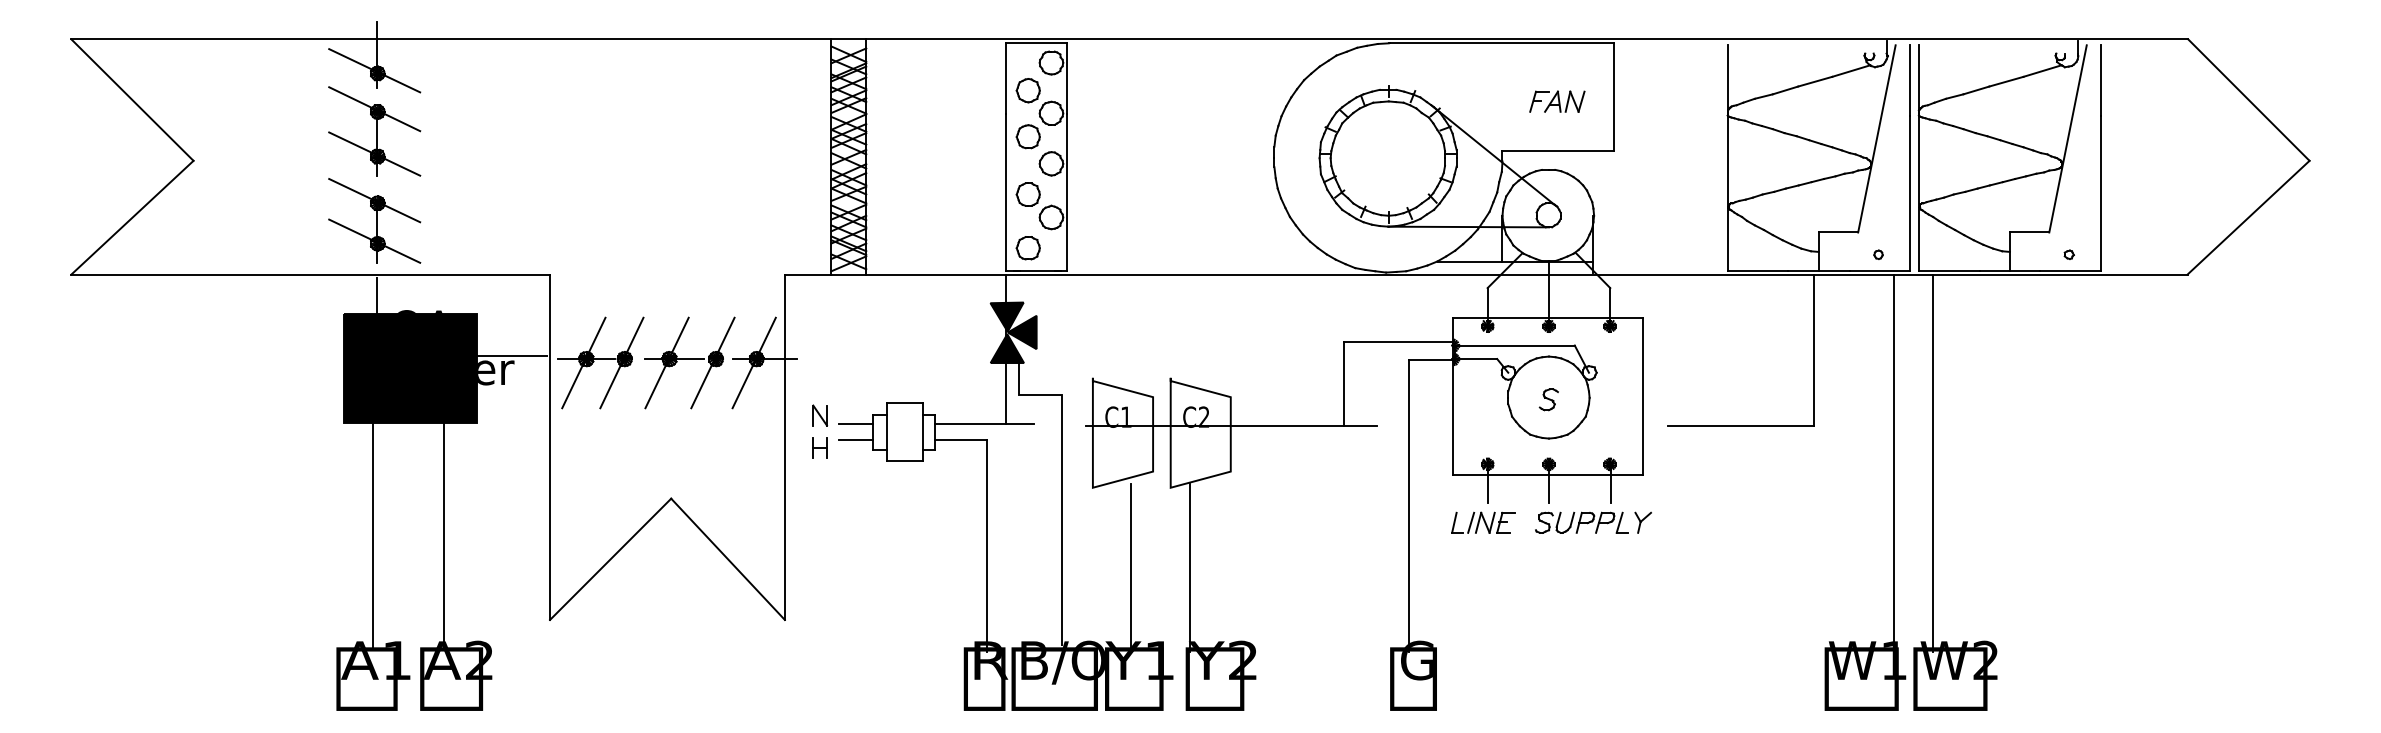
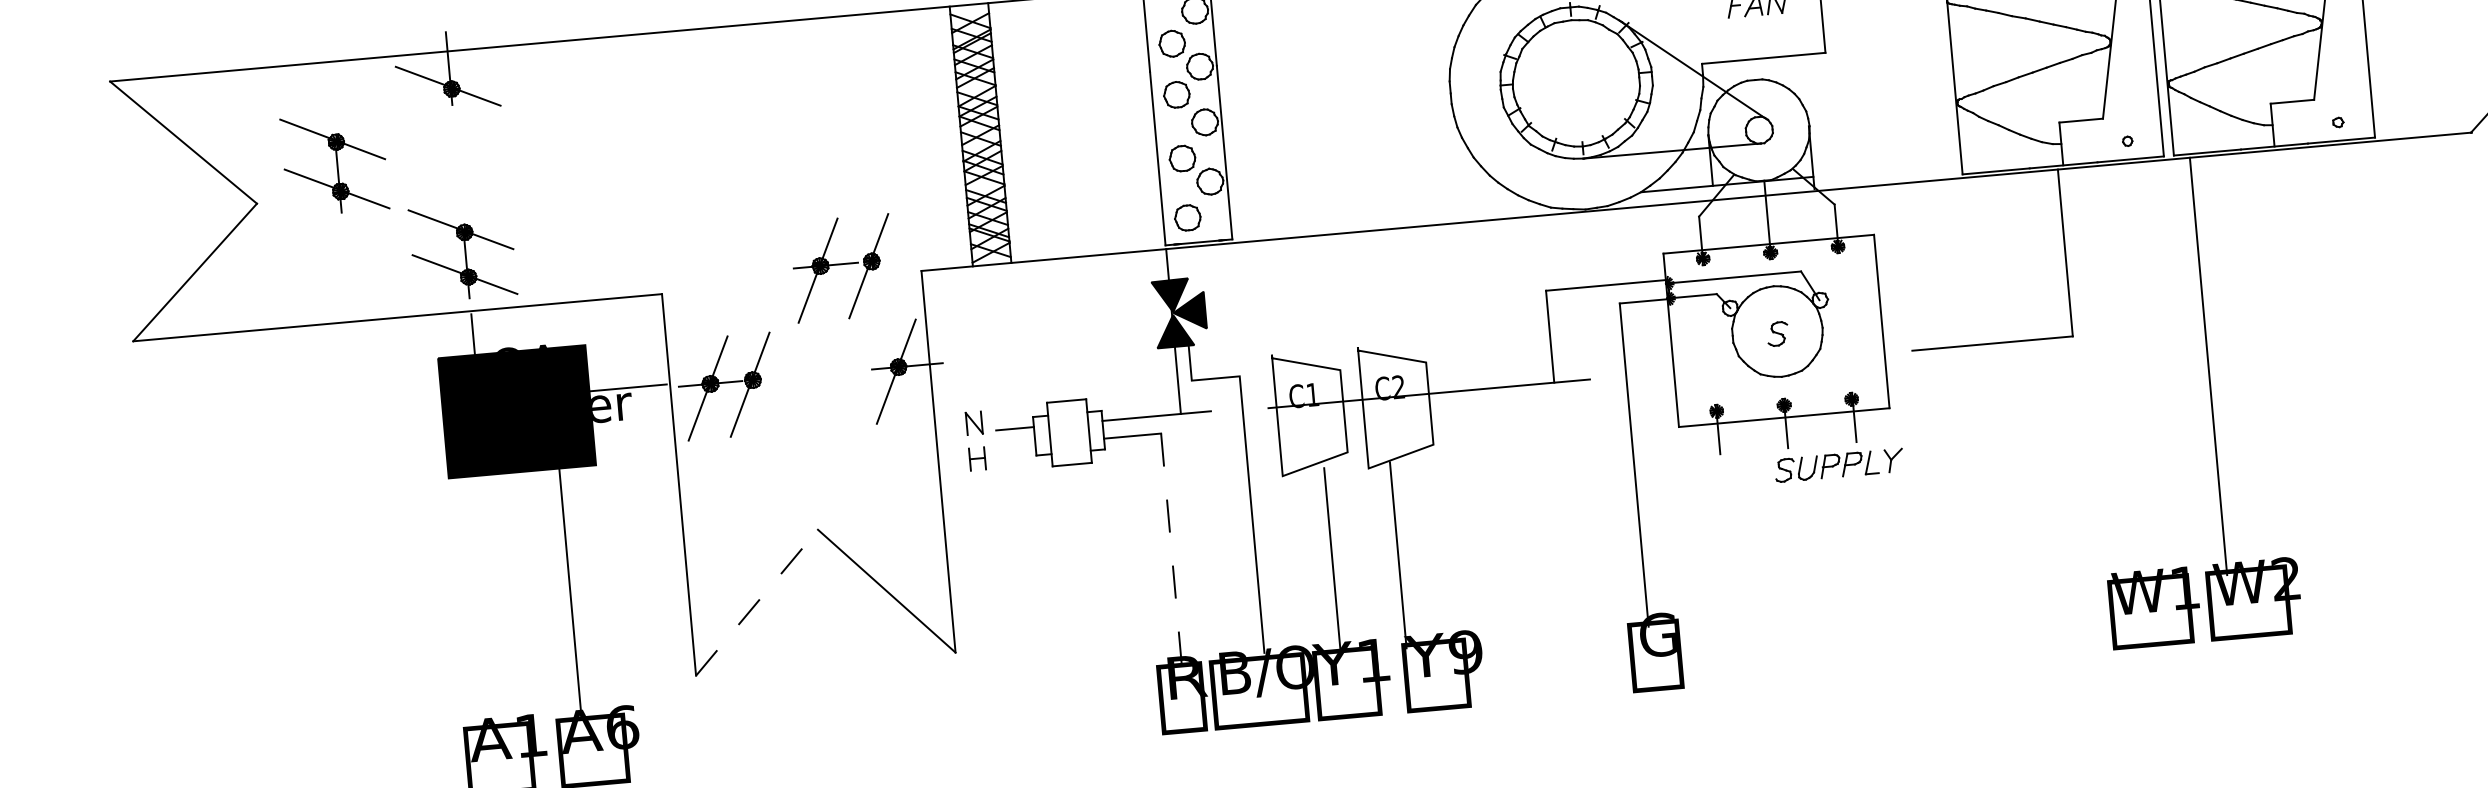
part: (374, 131) -> (334, 164), moved
part: (689, 362) -> (842, 267), moved
line: (856, 439) -> (1016, 446), removed
line: (1894, 463) -> (2165, 370), removed
part: (1483, 522) -> (1717, 476), removed
line: (372, 535) -> (491, 599), removed
line: (987, 546) -> (1172, 551), solid -> dashed
line: (610, 559) -> (756, 602), solid -> dashed
text: (479, 660) -> (622, 727), A2 -> A6
text: (1242, 660) -> (1465, 652), Y2 -> Y9

